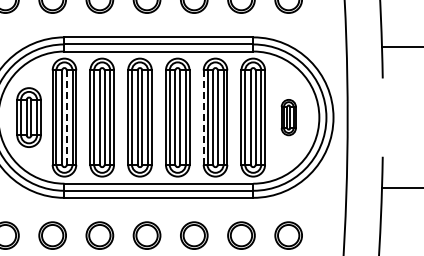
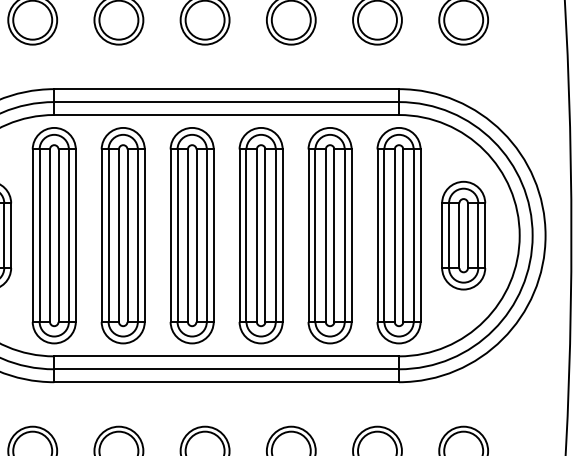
line: (66, 117) -> (57, 235), dashed -> solid
line: (203, 117) -> (308, 235), dashed -> solid
part: (288, 117) -> (463, 235), size x1.67

